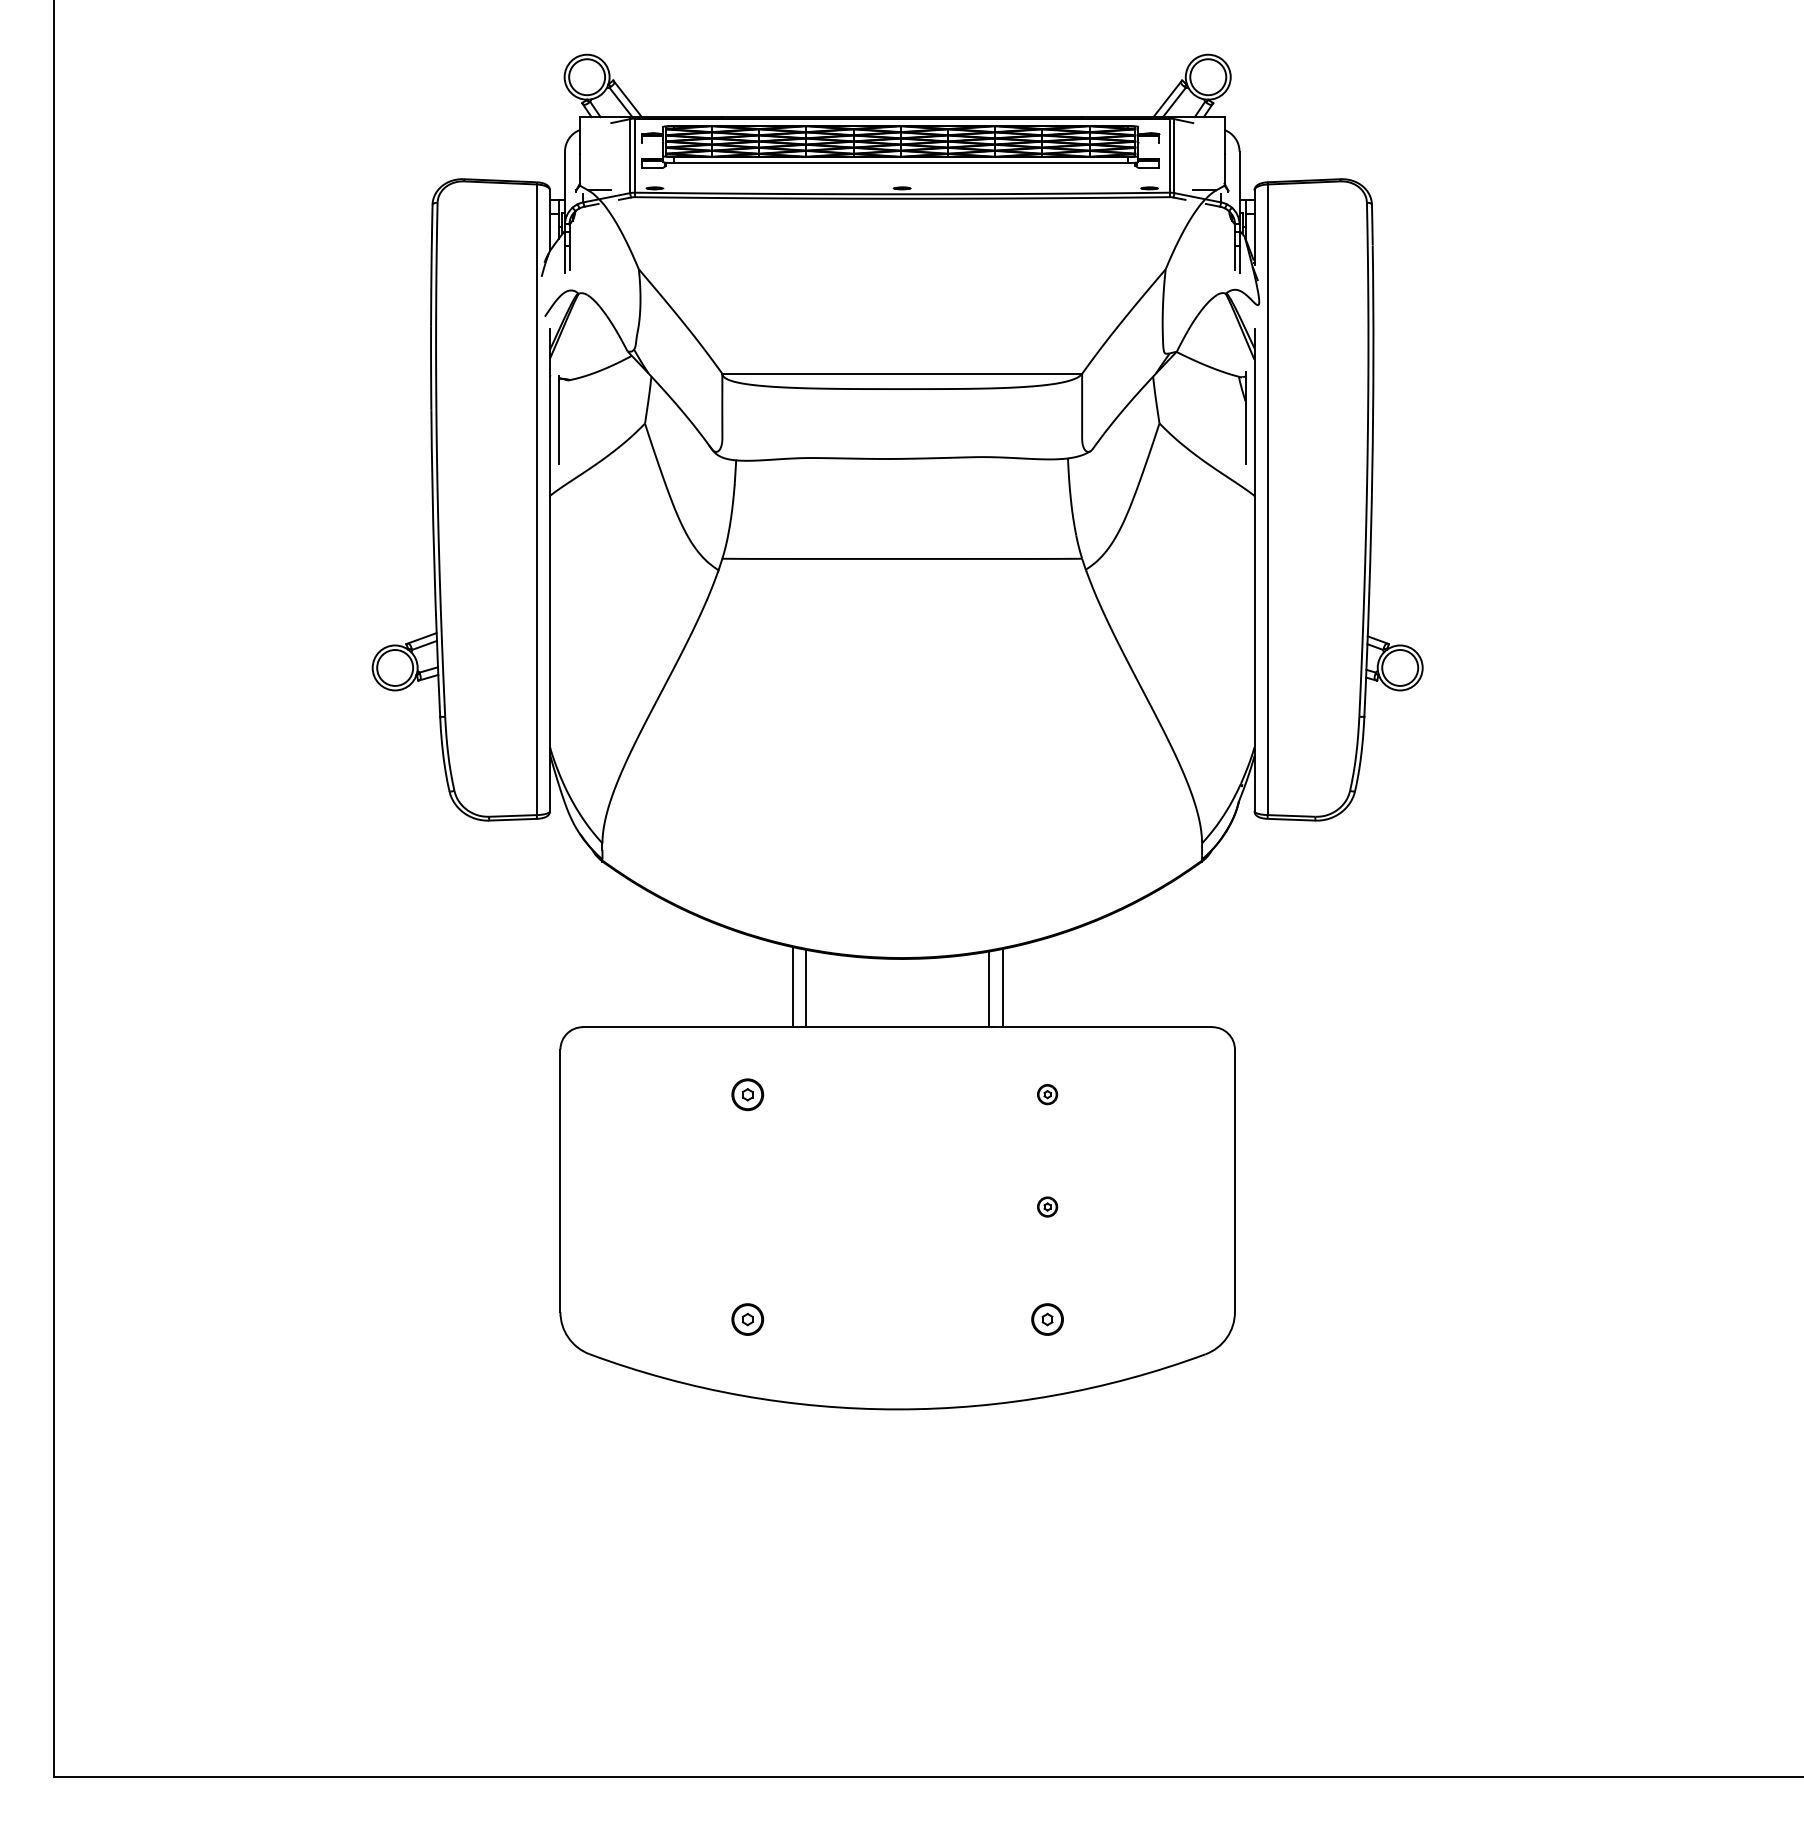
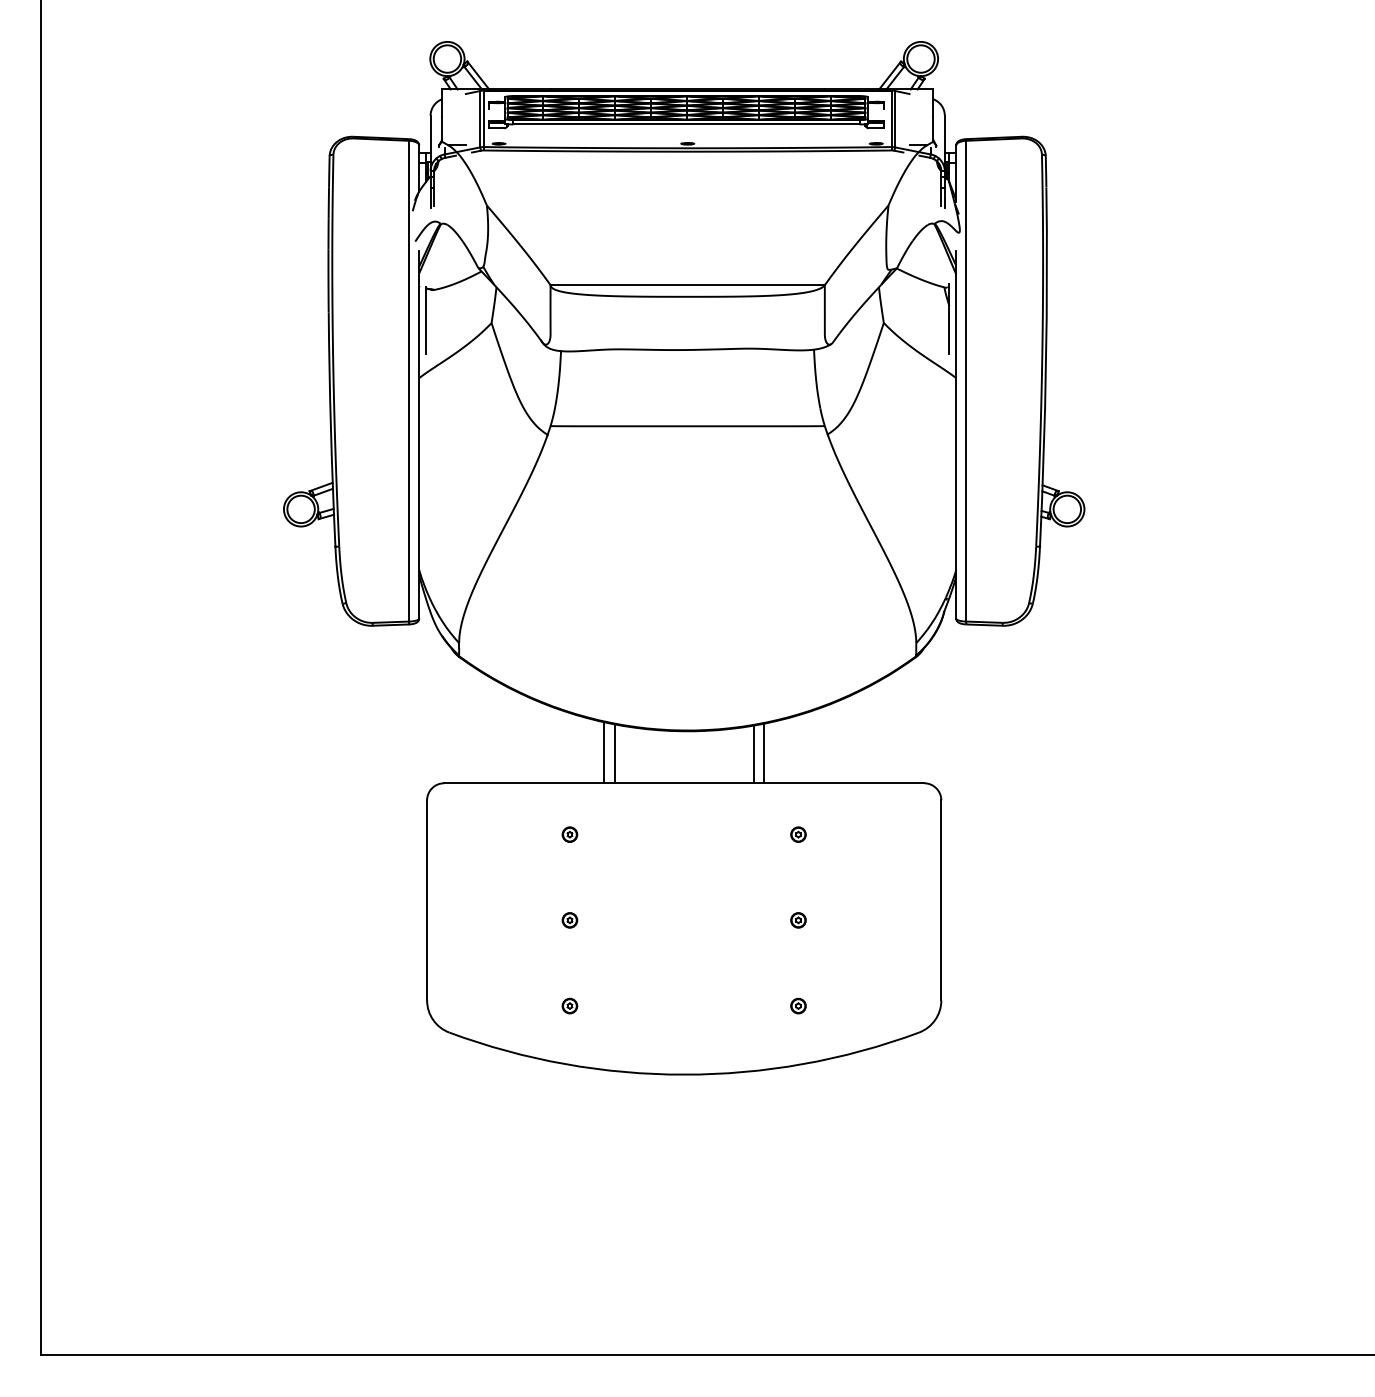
part: (747, 1094) -> (569, 834), size x0.62
part: (747, 1207) -> (569, 920), added
part: (747, 1318) -> (569, 1005), size x0.62
part: (1047, 1318) -> (798, 1005), size x0.62

